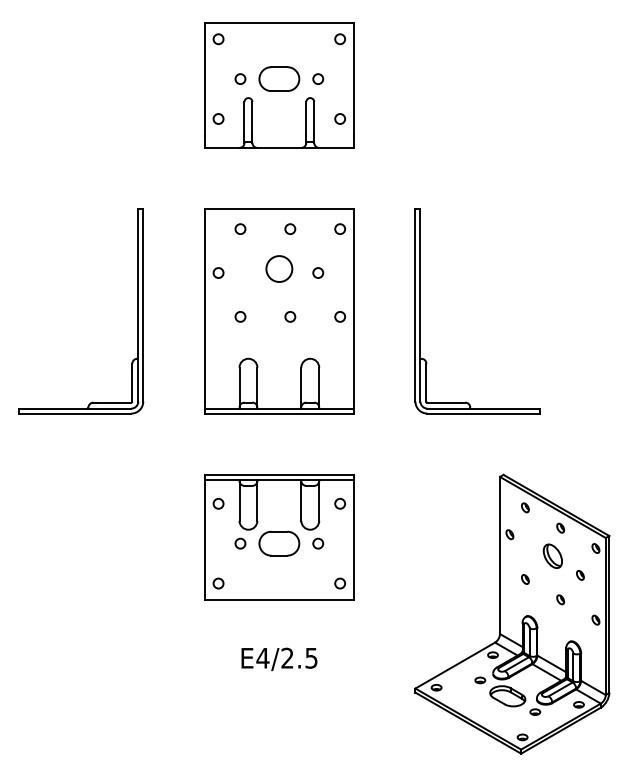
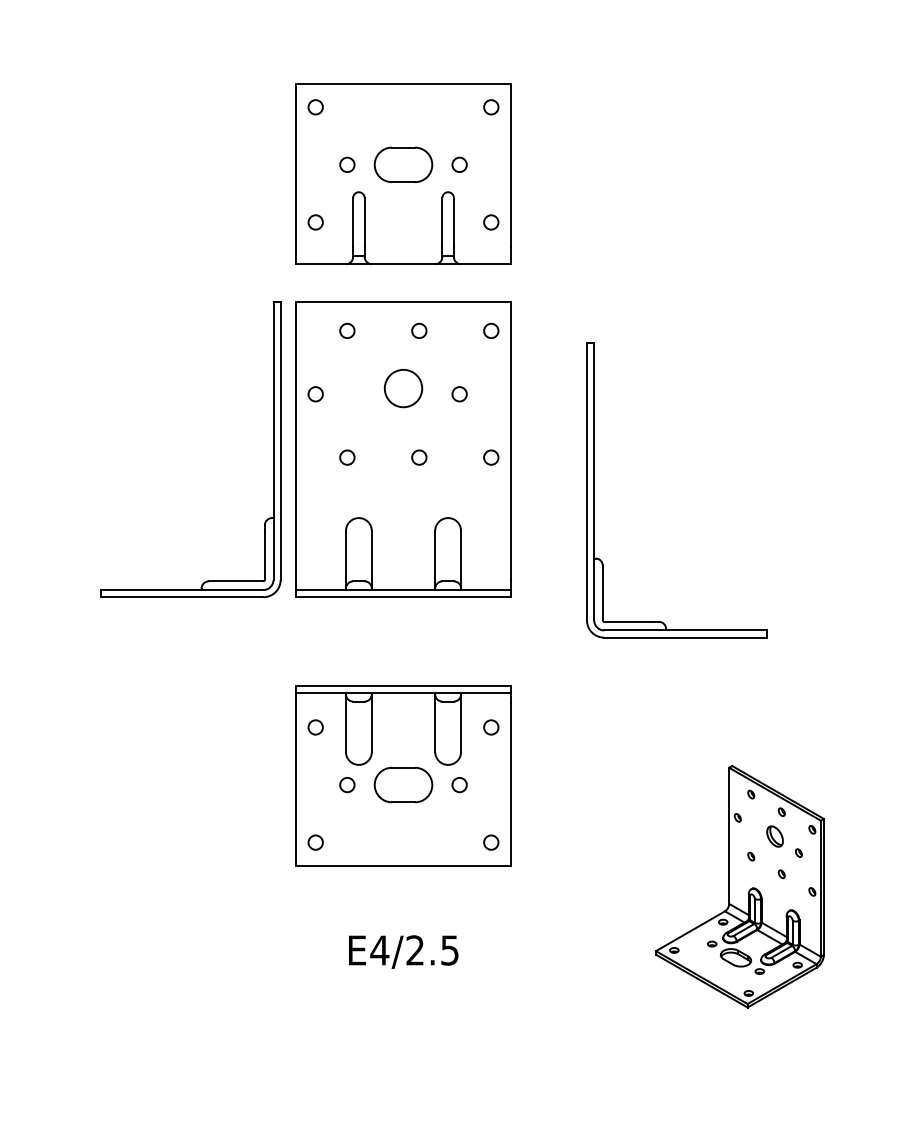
part: (279, 85) -> (403, 174), moved
part: (137, 311) -> (272, 449), moved
part: (420, 311) -> (594, 490), moved
part: (512, 613) -> (740, 885), size x0.6

